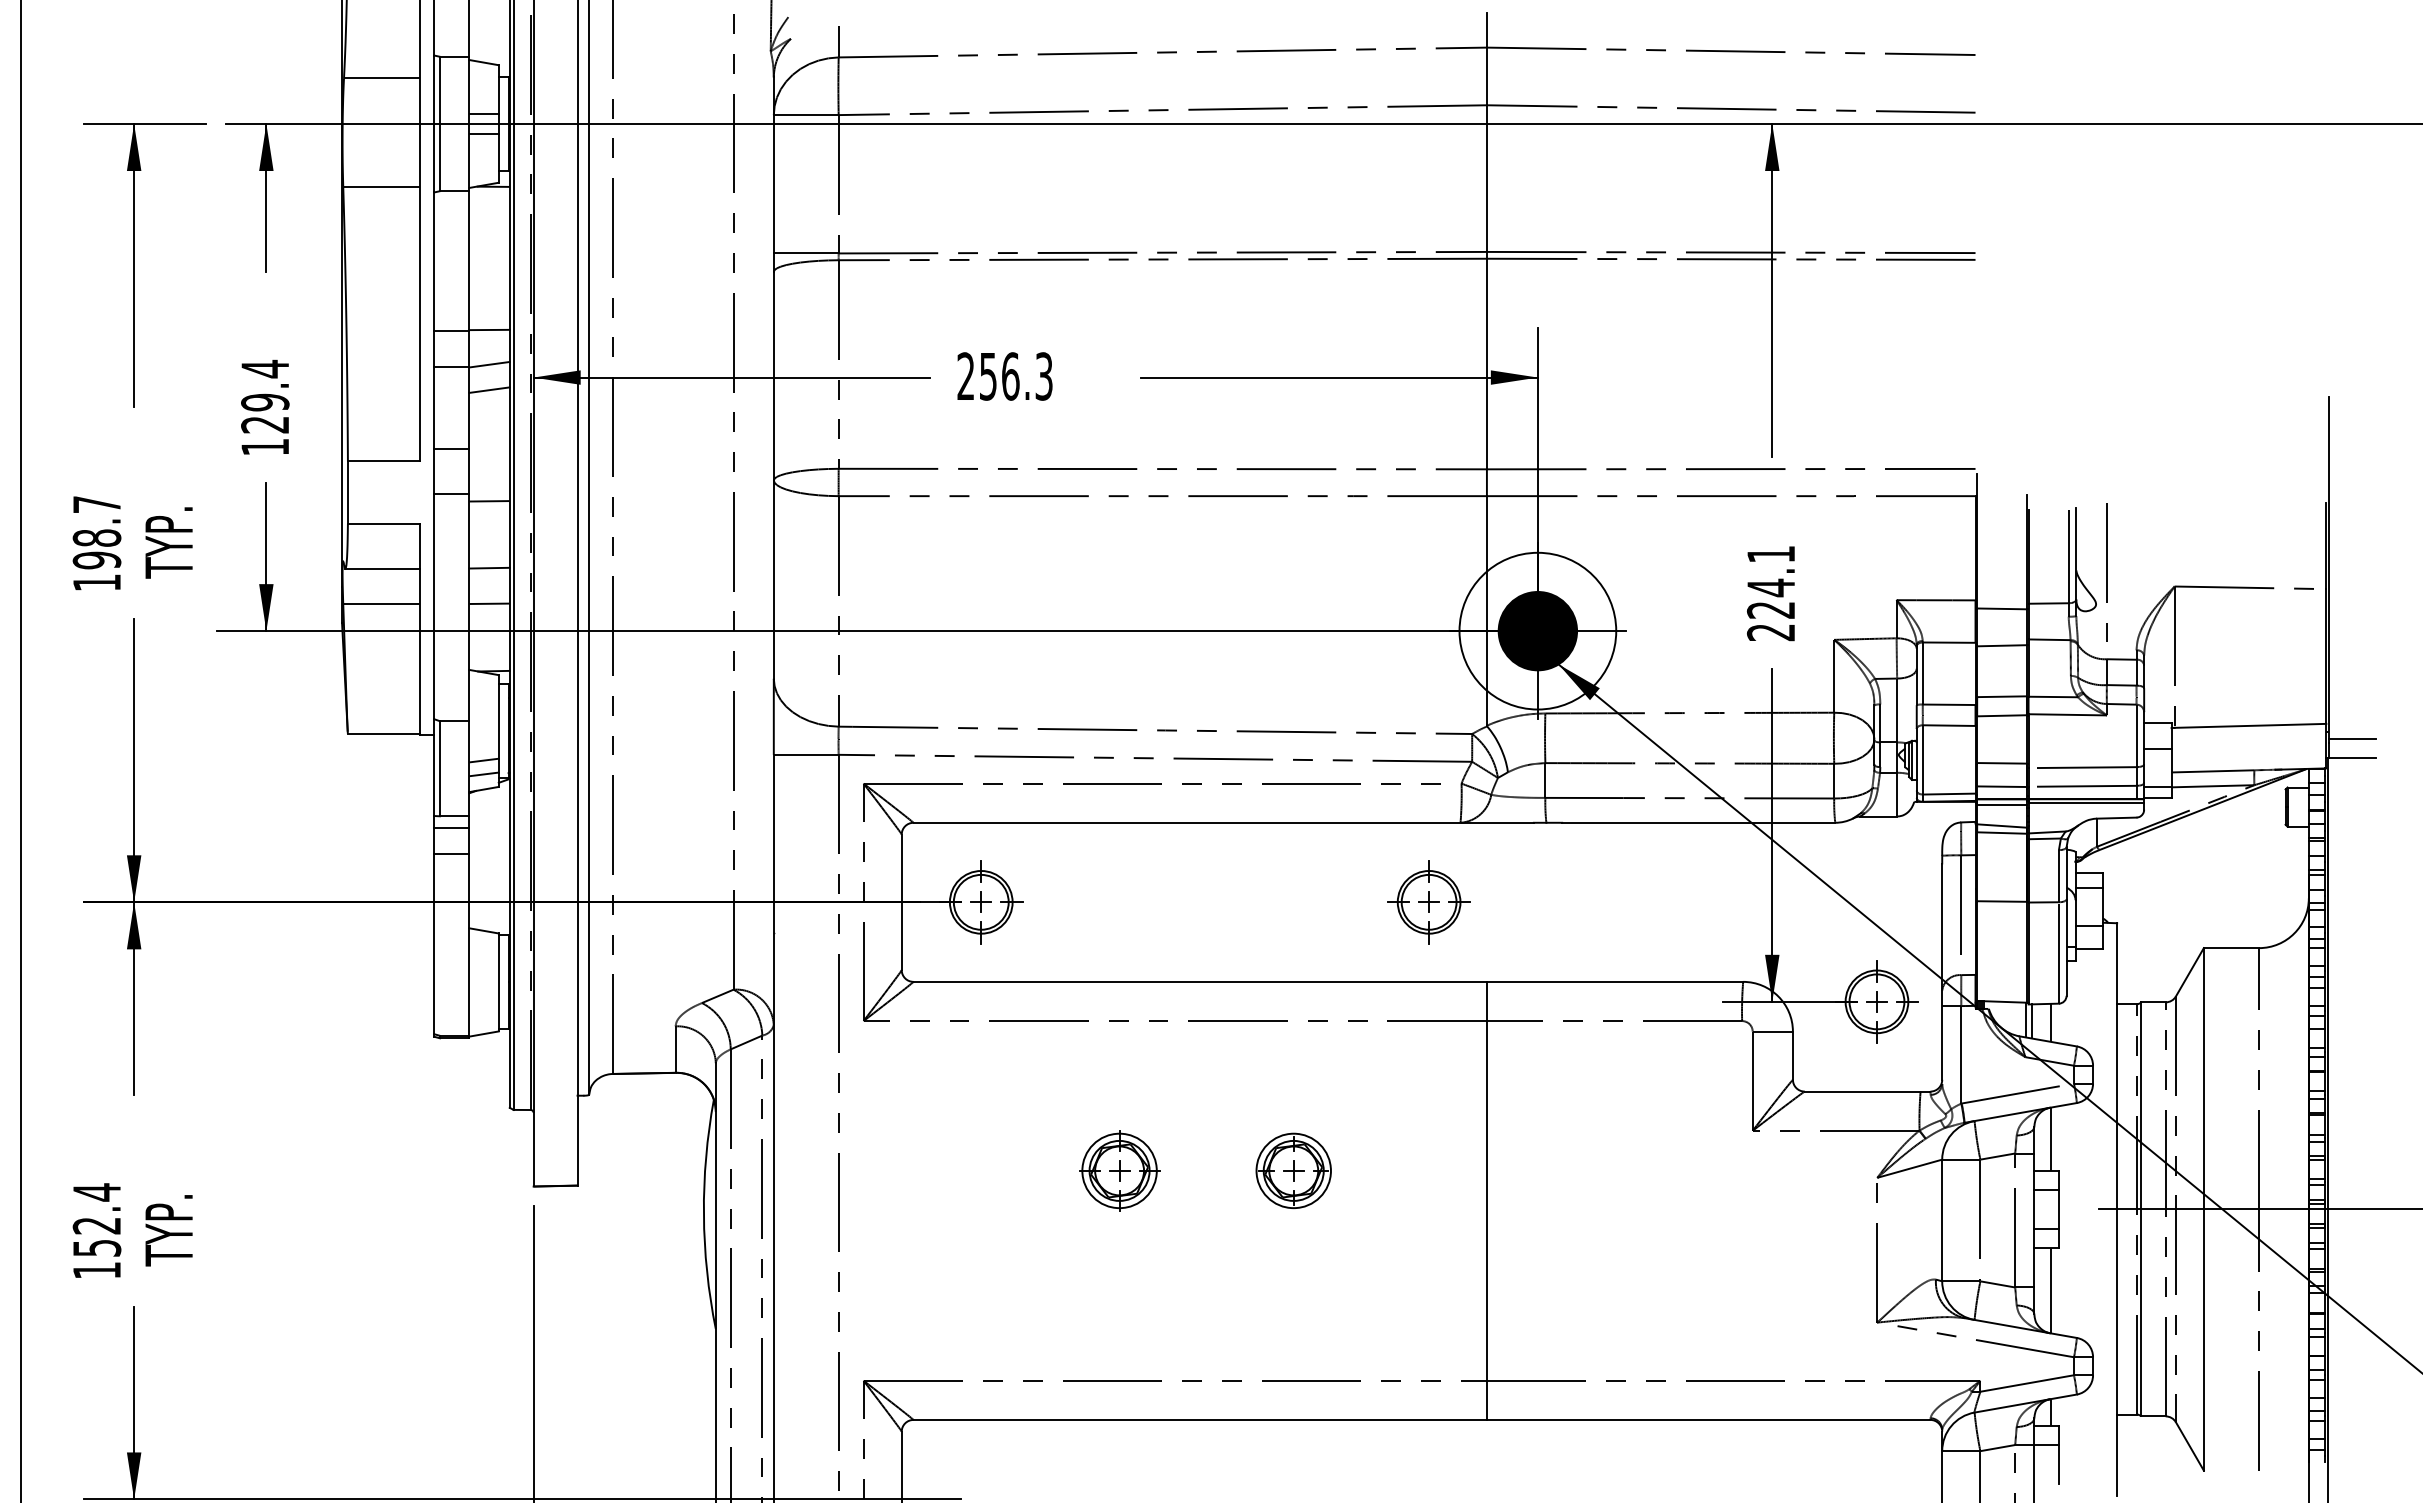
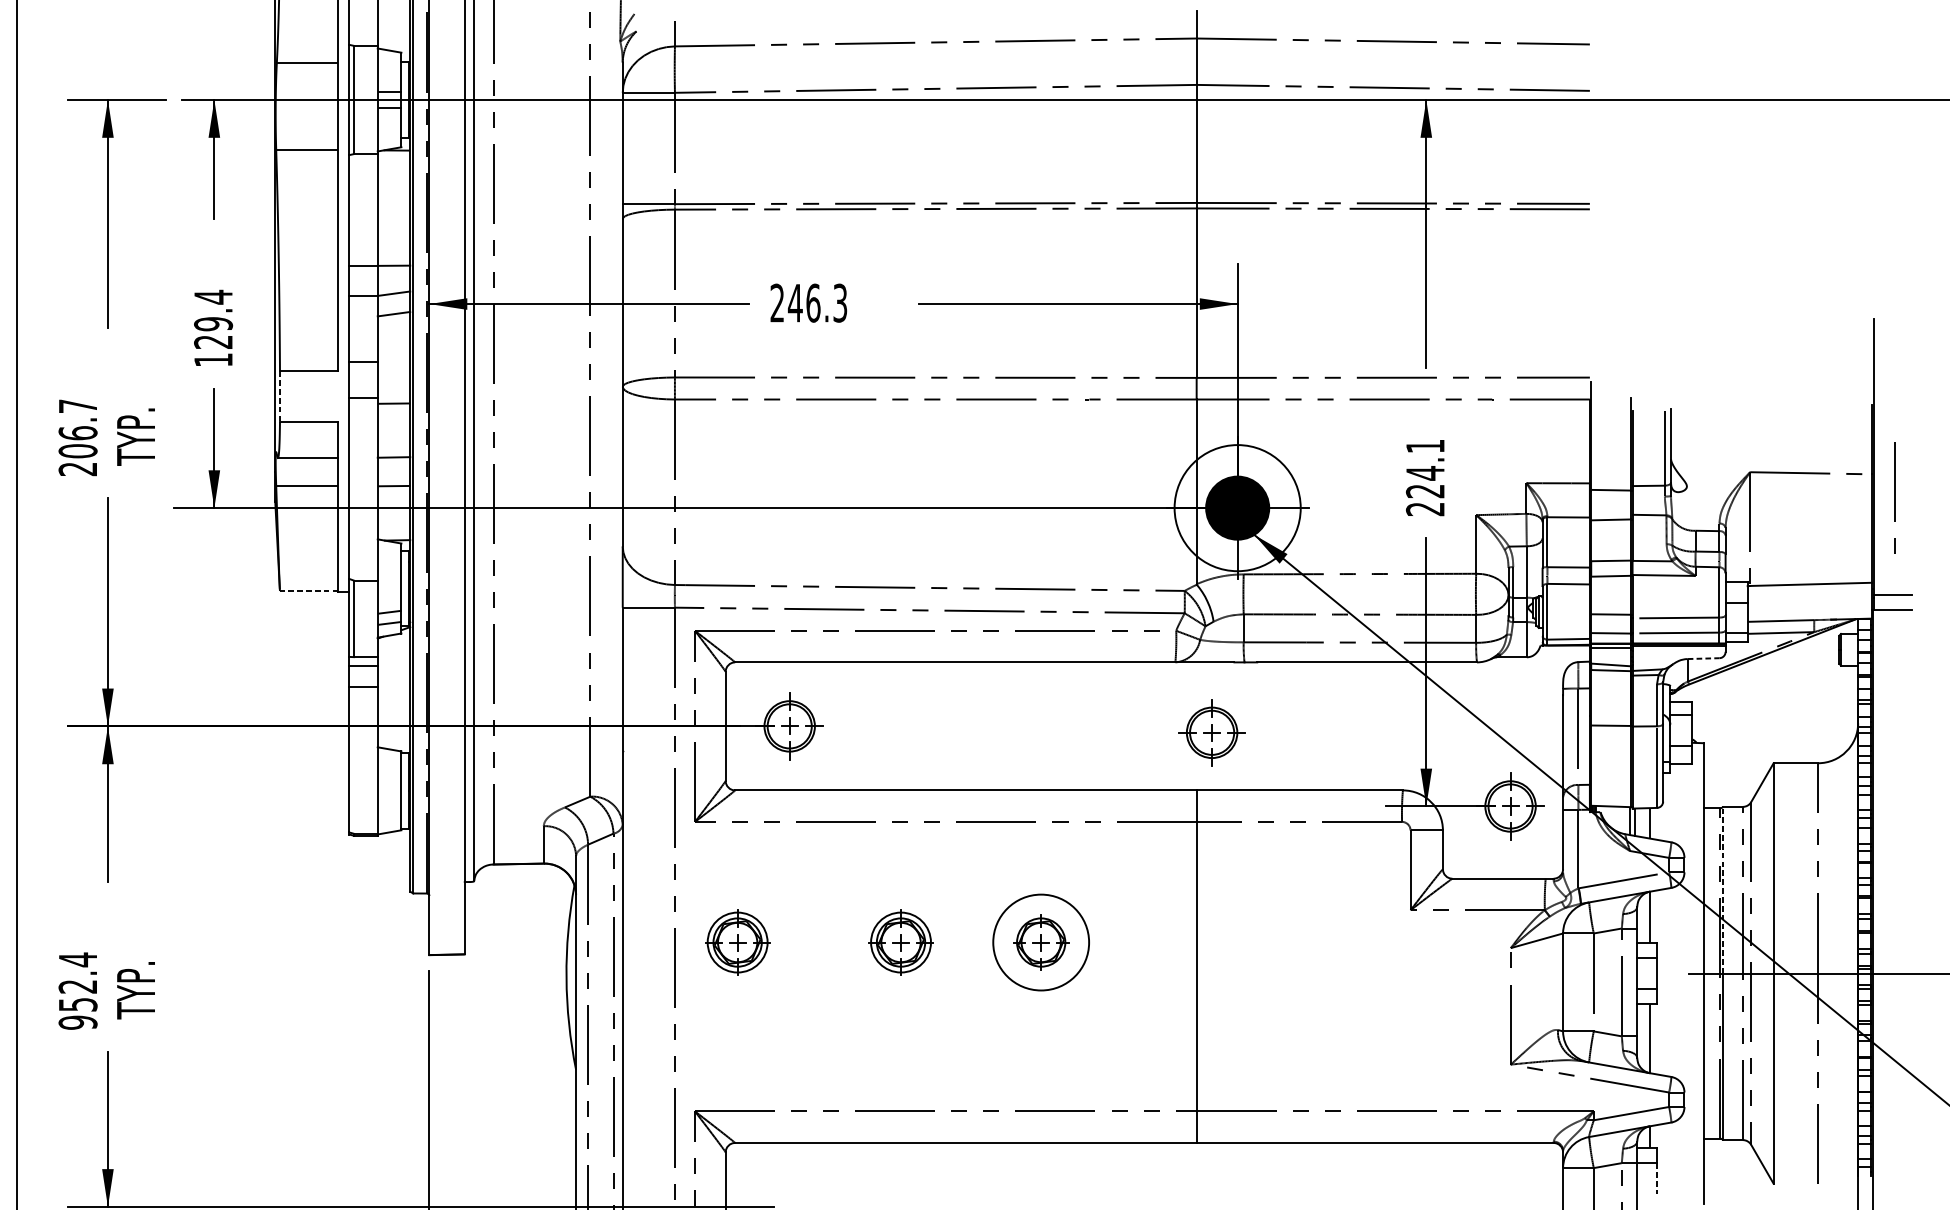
text: (988, 376) -> (795, 303), 256.3 -> 246.3
line: (347, 493) -> (279, 397), solid -> dashed
text: (96, 560) -> (77, 451), 198.7 -> 206.7
line: (2106, 572) -> (1894, 497), moved
line: (383, 734) -> (308, 591), solid -> dashed
line: (2116, 818) -> (1703, 658), solid -> dashed
part: (1428, 902) -> (1211, 732), moved
line: (2141, 1105) -> (1723, 889), solid -> dashed
part: (916, 1170) -> (737, 942), added
circle: (1293, 1170) -> (1040, 942), size x1.6
text: (96, 1270) -> (77, 1022), 152.4 -> 952.4
line: (2058, 1464) -> (1656, 1178), solid -> dashed

